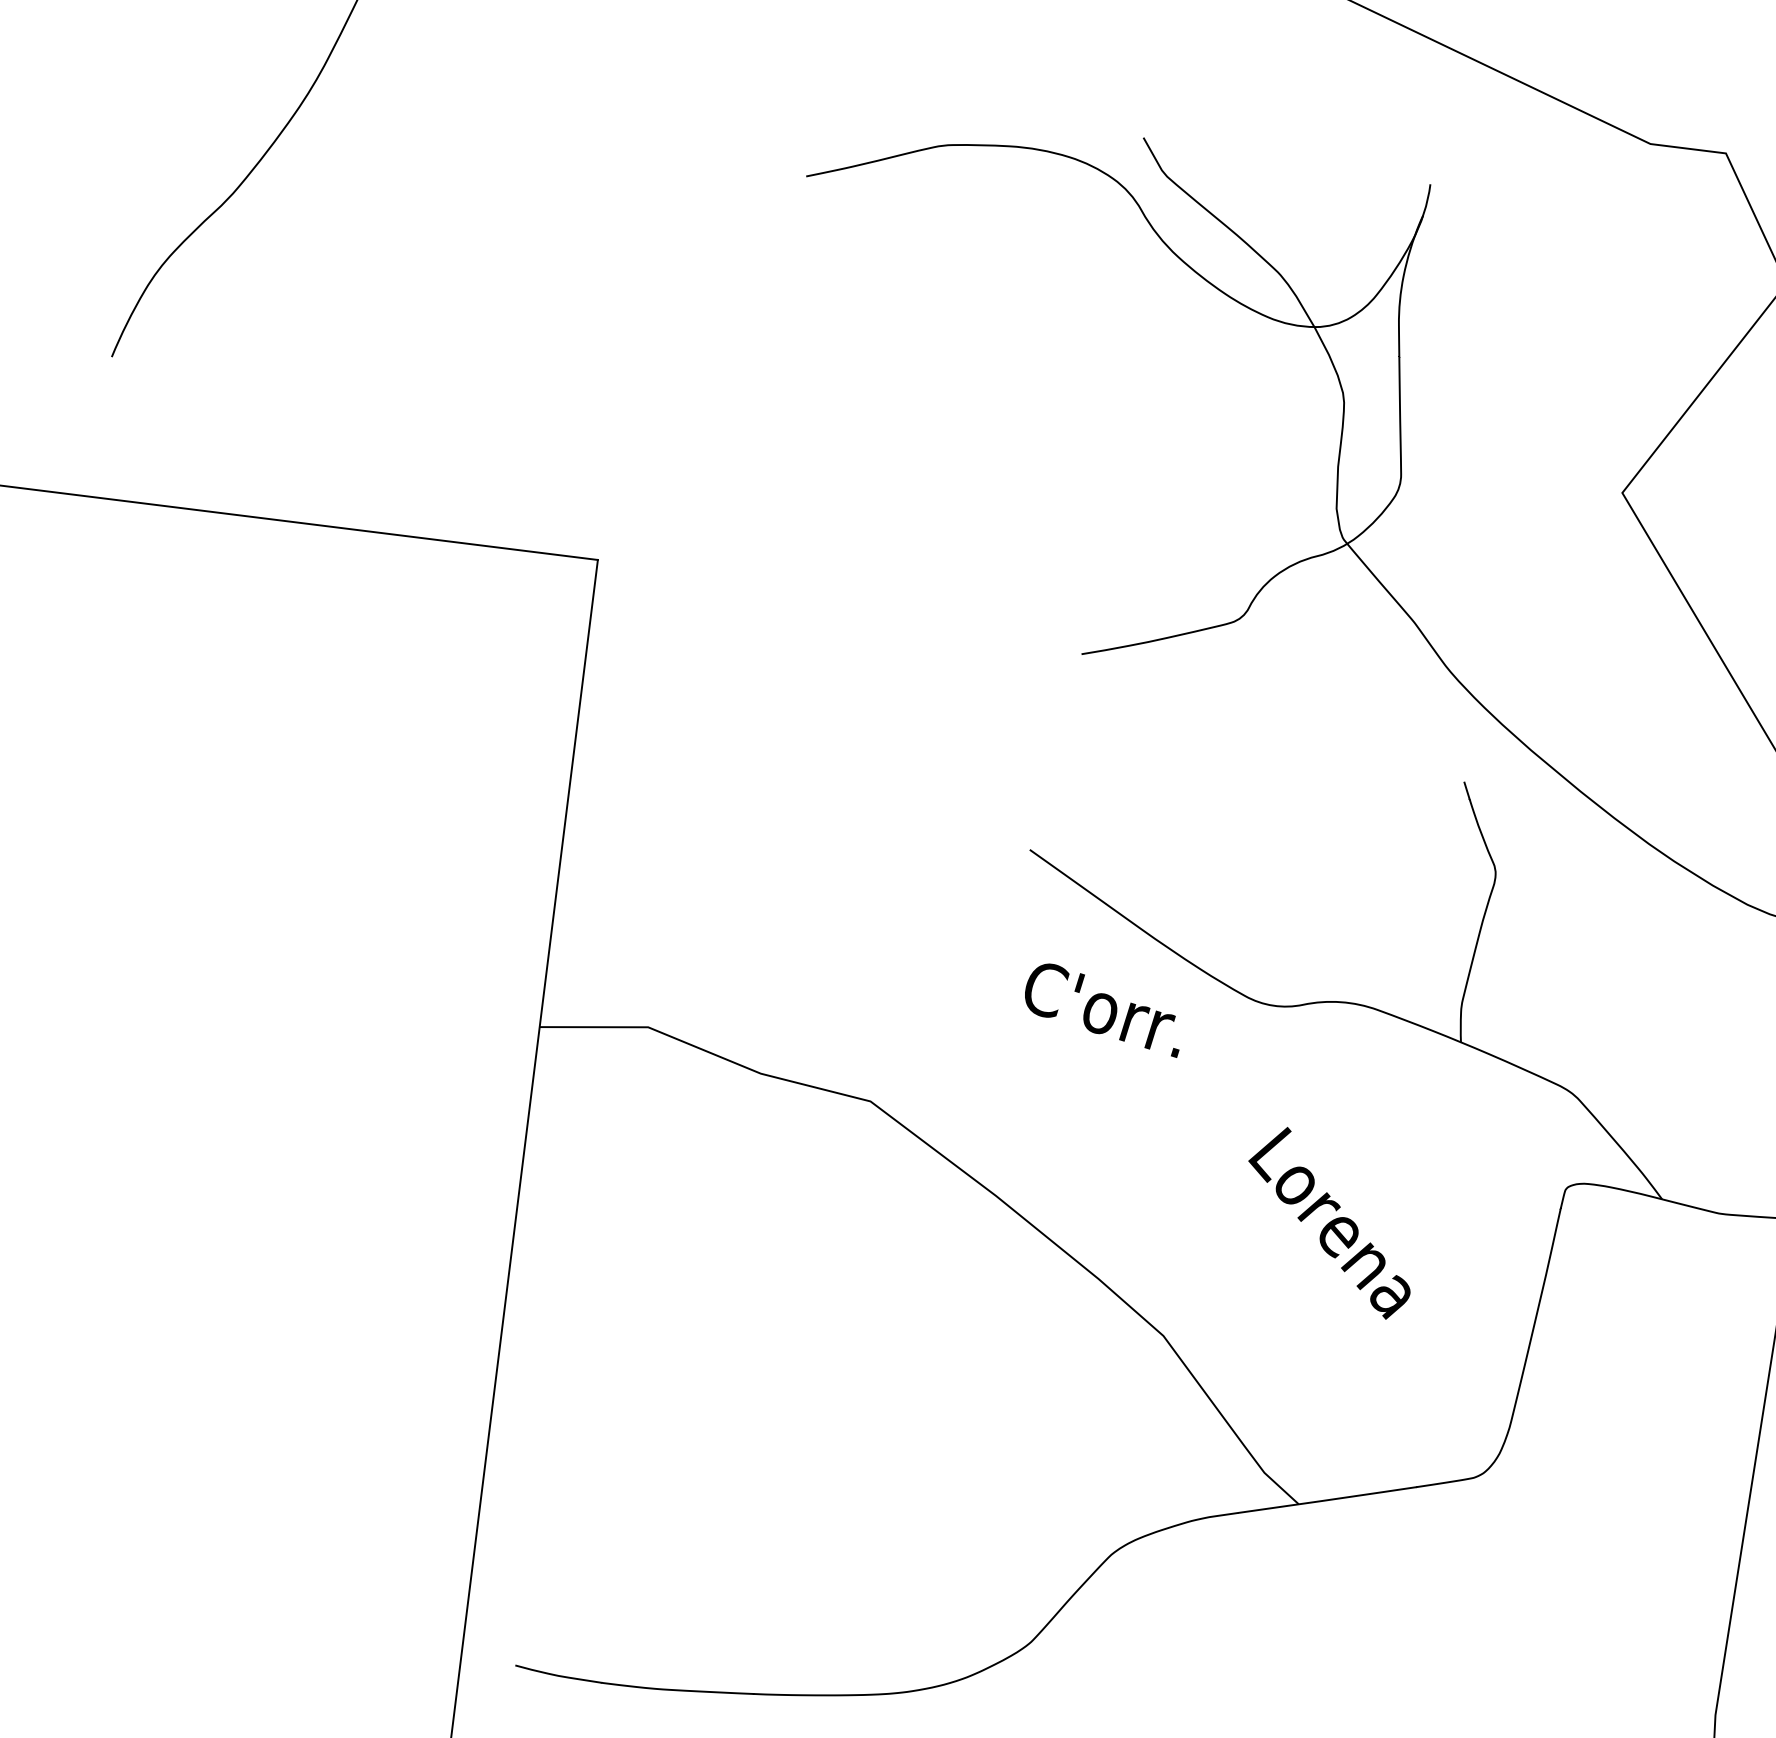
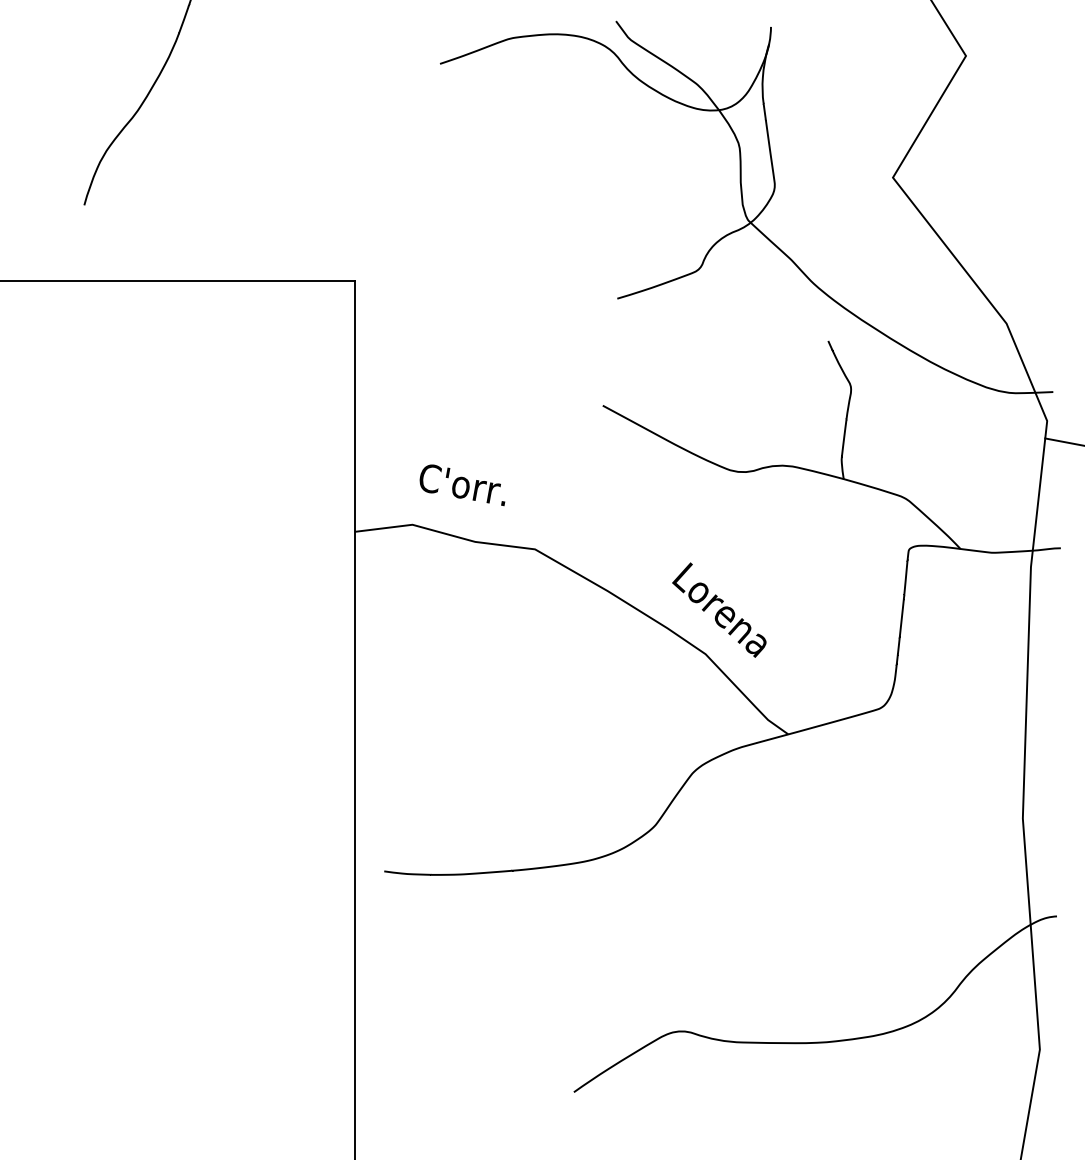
text: (1103, 1009) -> (462, 485), moved
text: (1330, 1221) -> (719, 609), moved

